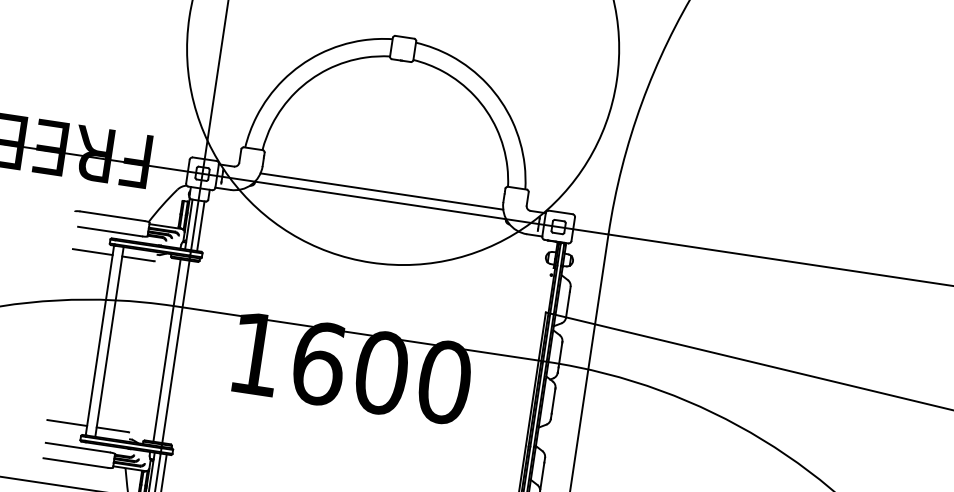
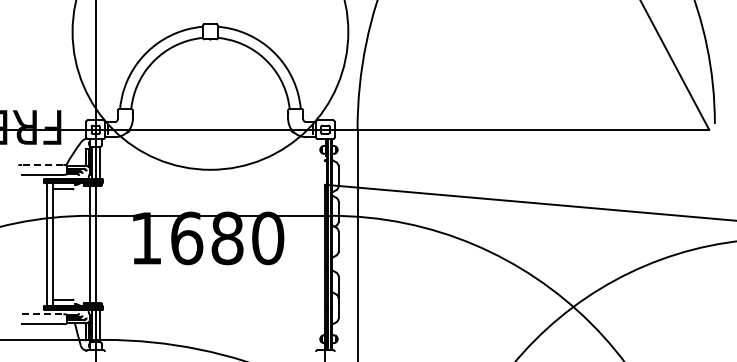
line: (381, 190) -> (210, 123), removed
line: (112, 215) -> (42, 164), solid -> dashed
line: (92, 252) -> (33, 189), removed
text: (381, 371) -> (227, 237), 1600 -> 1680
line: (66, 422) -> (33, 299), removed
line: (77, 447) -> (42, 314), solid -> dashed

